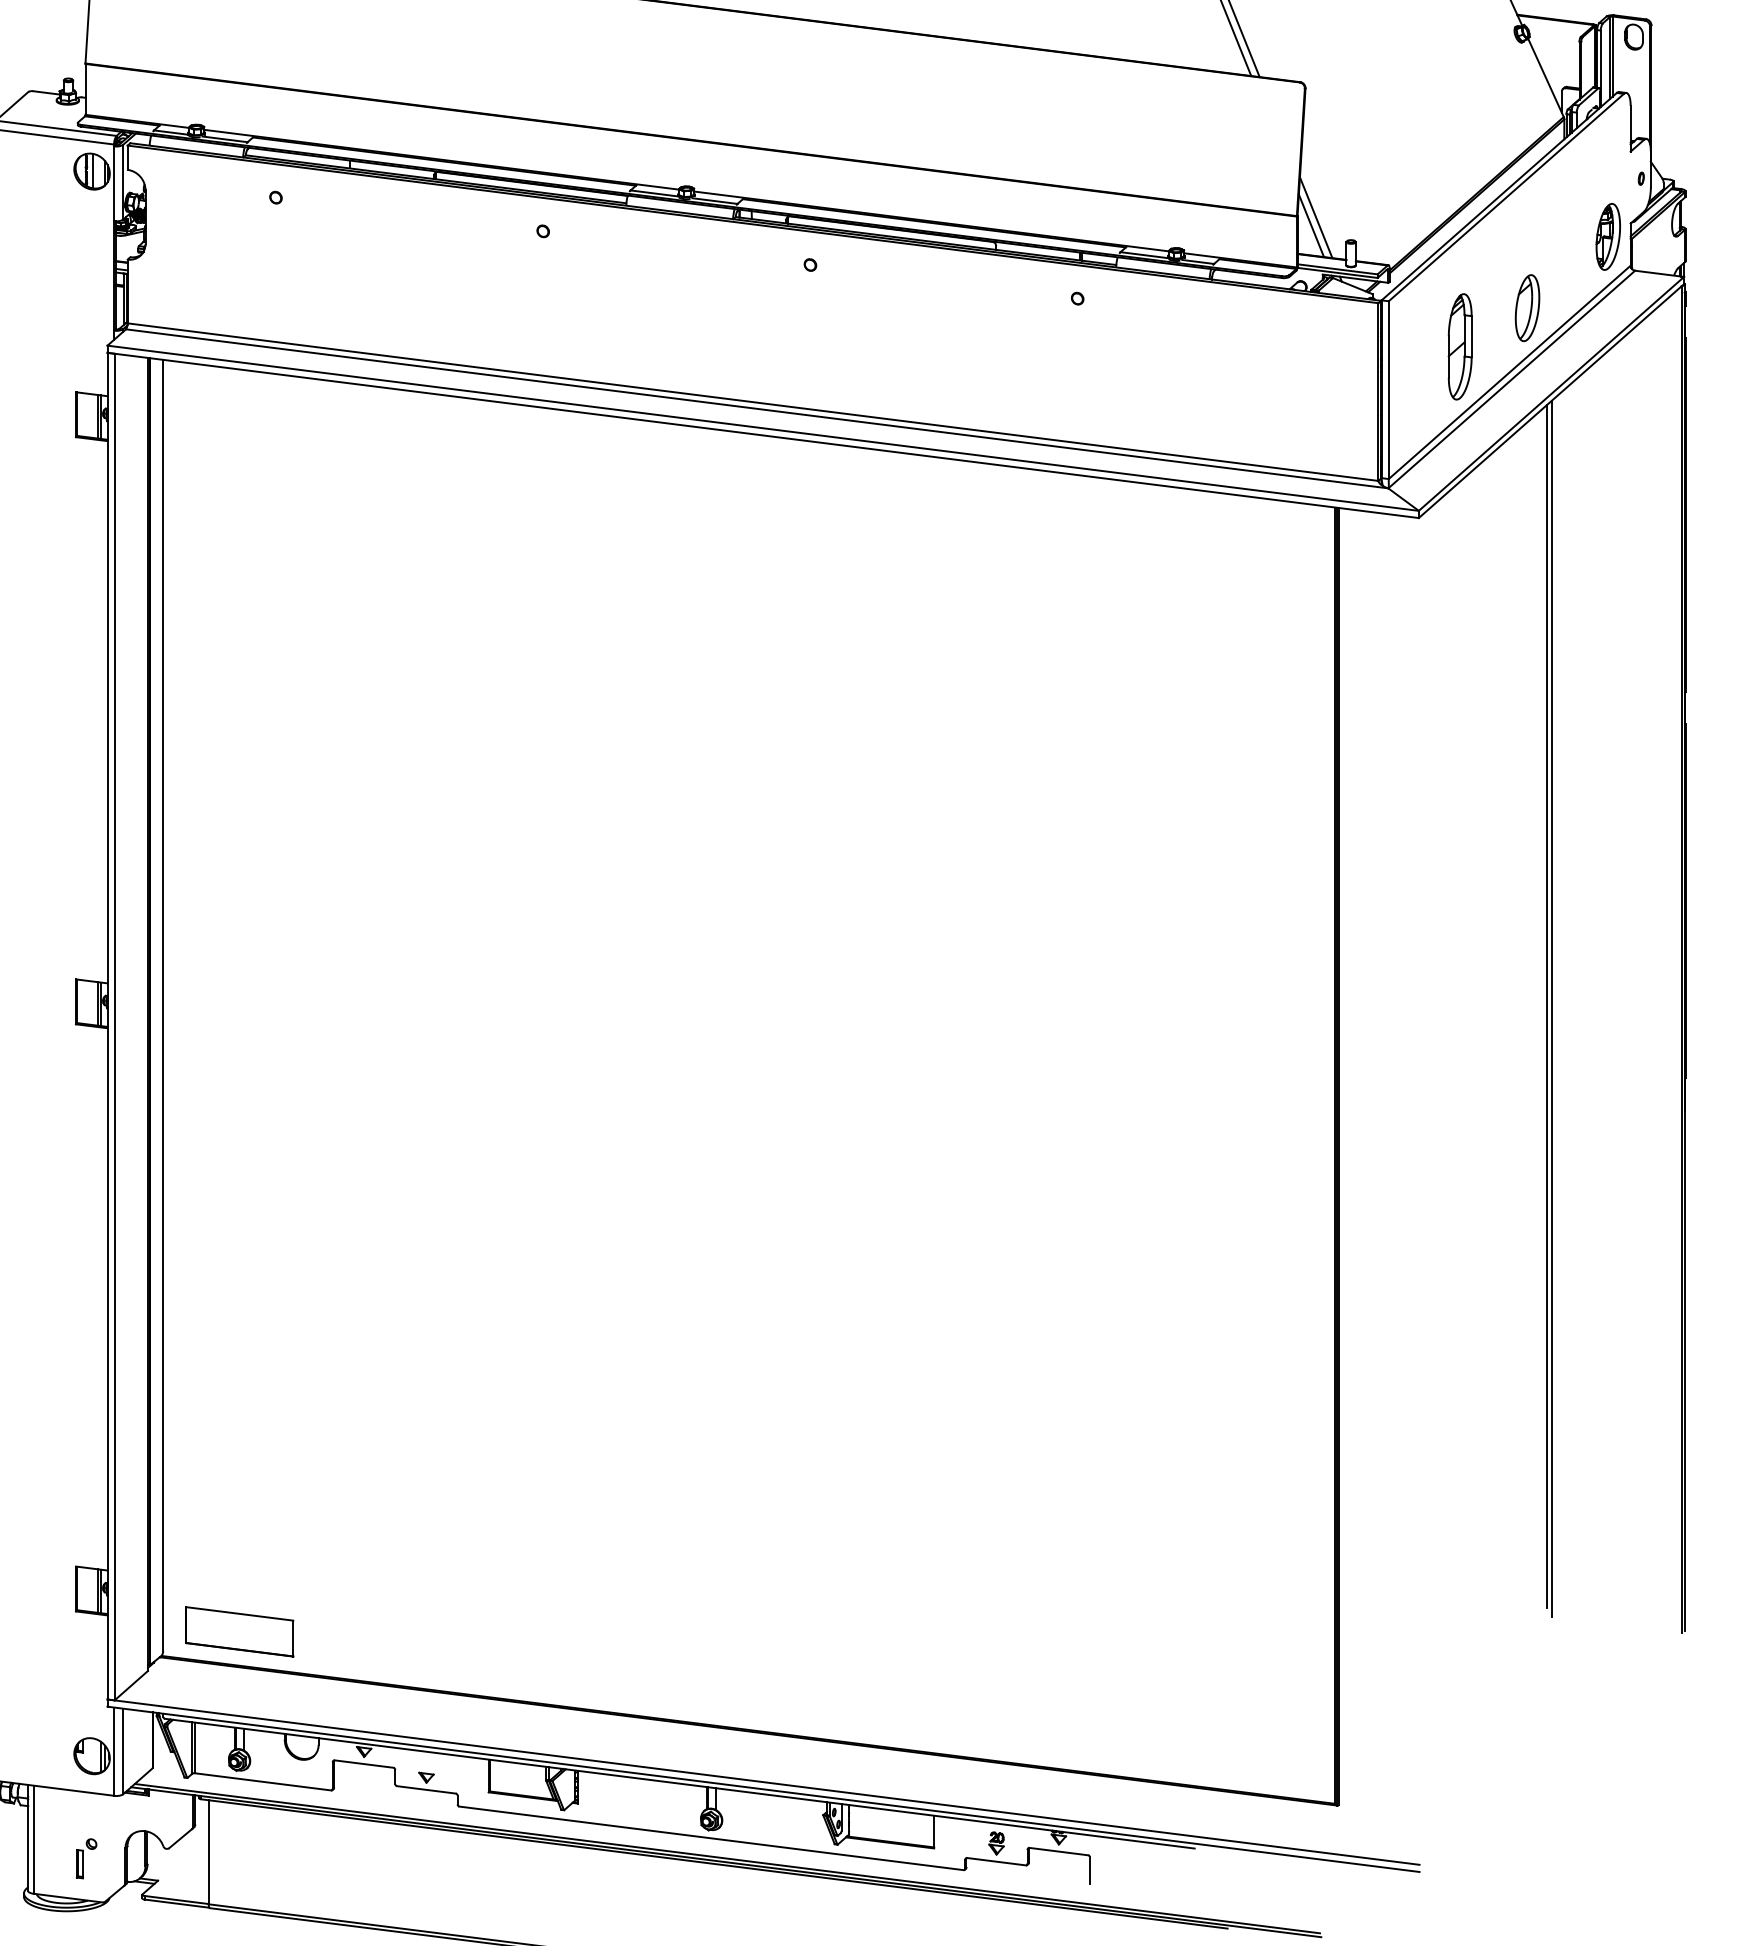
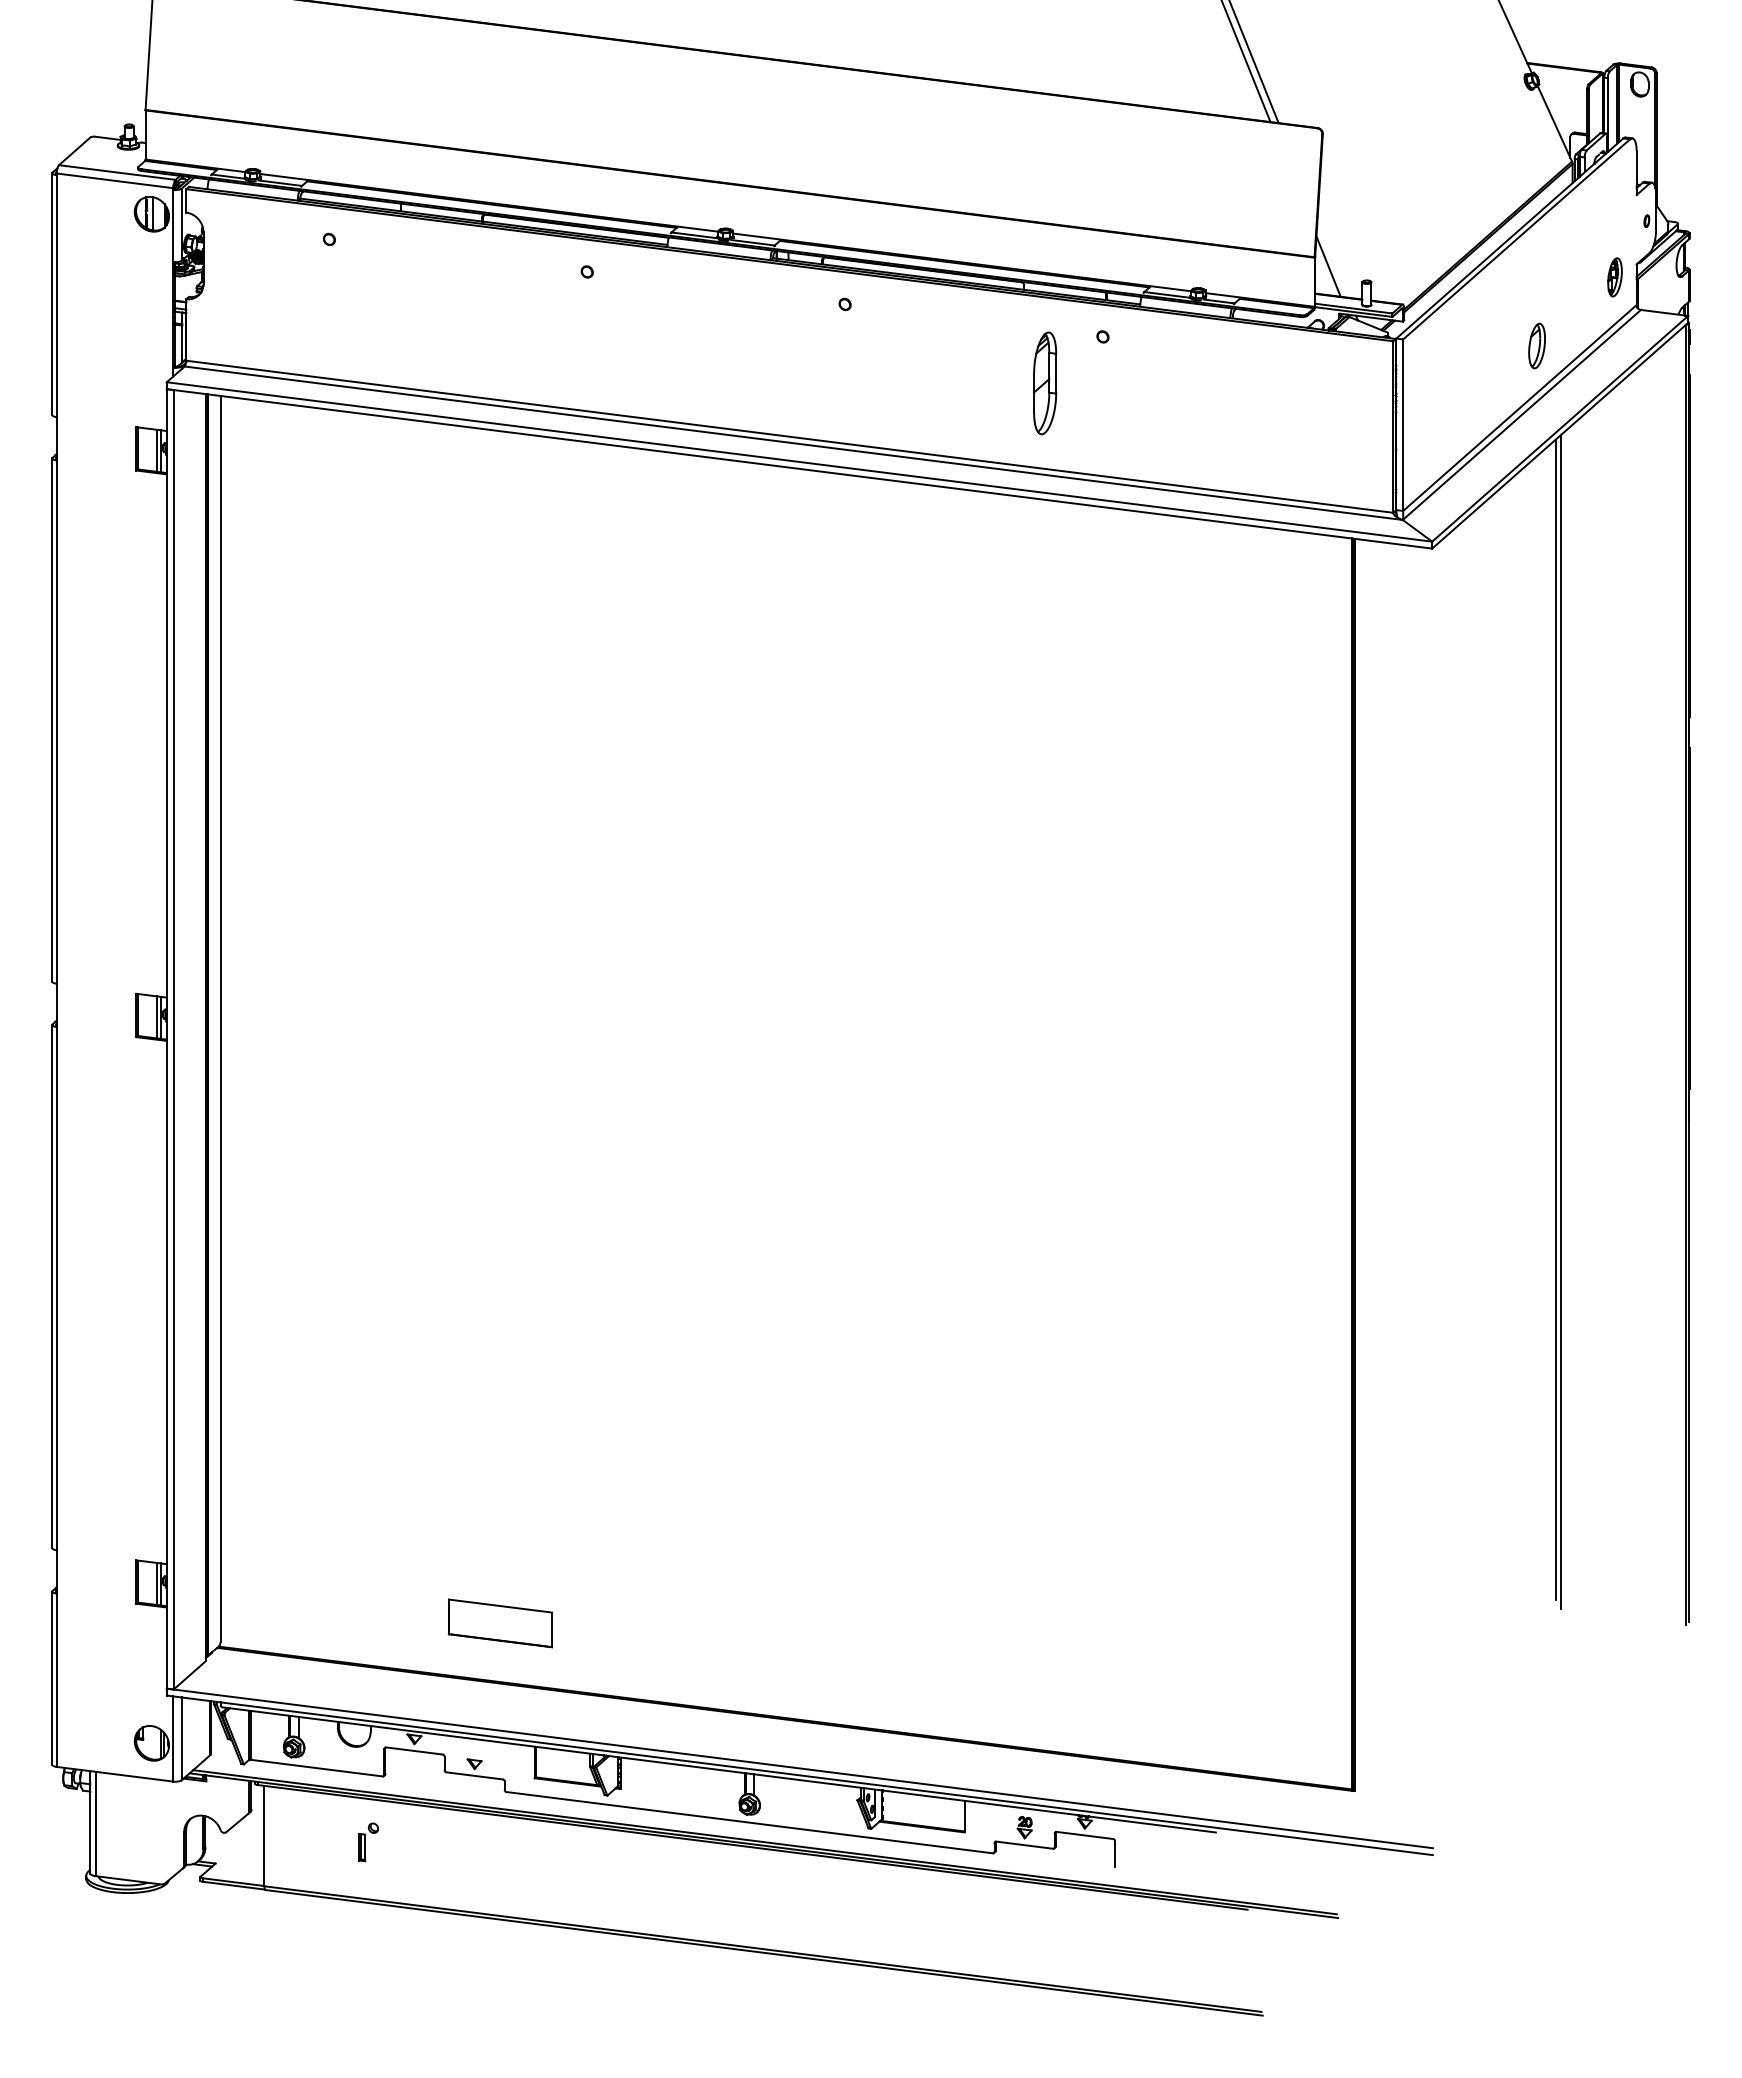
line: (1315, 217) -> (1332, 258), removed
part: (1607, 237) -> (1614, 277), size x0.6
part: (1526, 307) -> (1536, 345), size x0.7
part: (1460, 346) -> (1045, 383), moved
part: (239, 1631) -> (500, 1623), moved
part: (86, 1858) -> (368, 1842), moved

